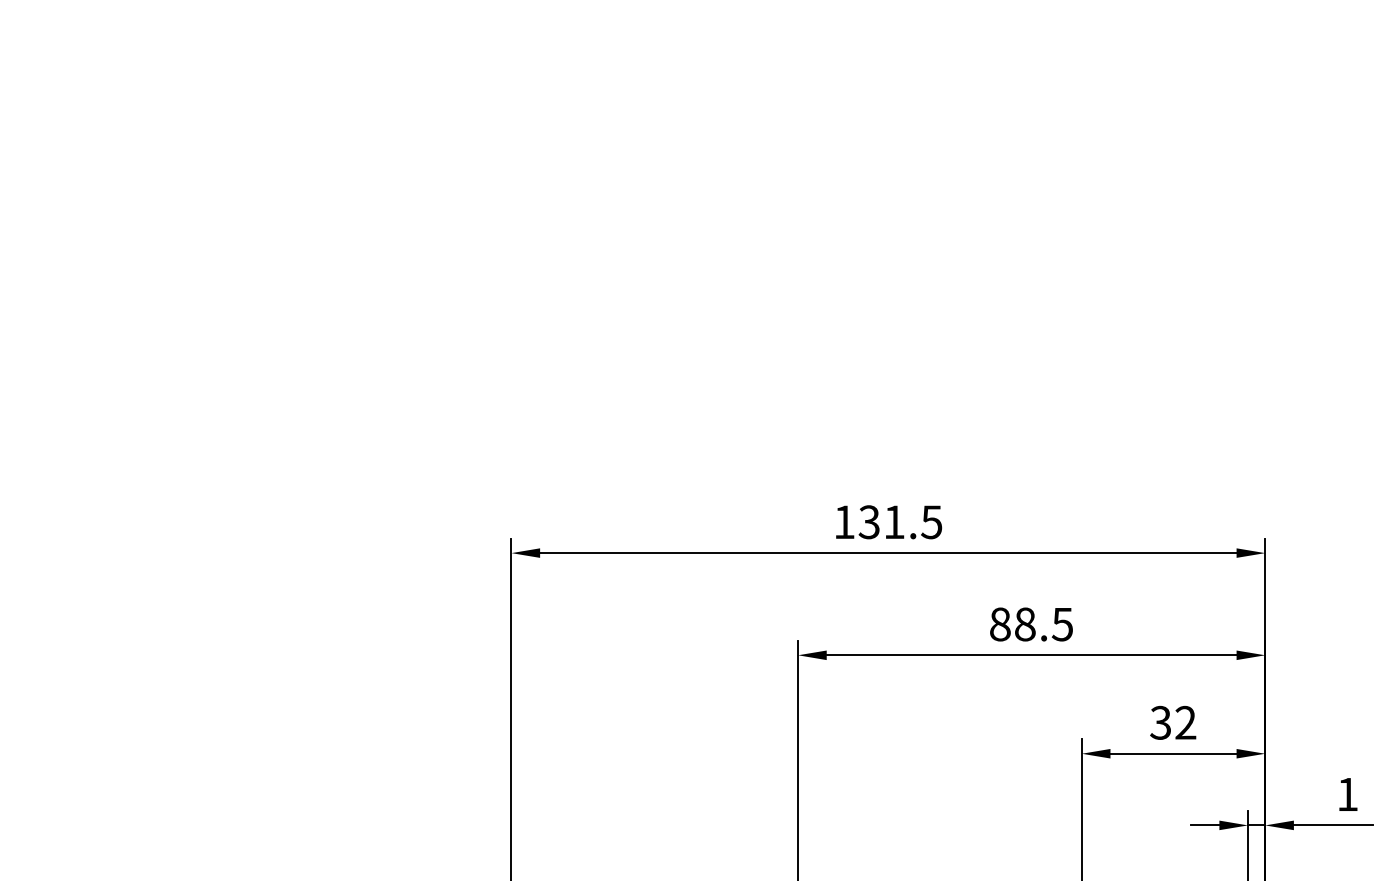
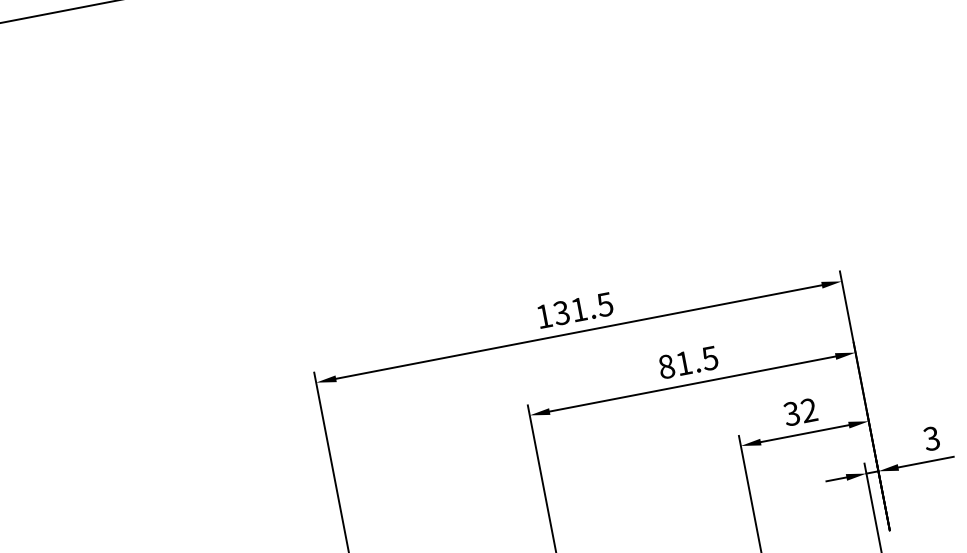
text: (1025, 624) -> (684, 363), 88.5 -> 81.5
text: (1347, 794) -> (931, 438), 1 -> 3

